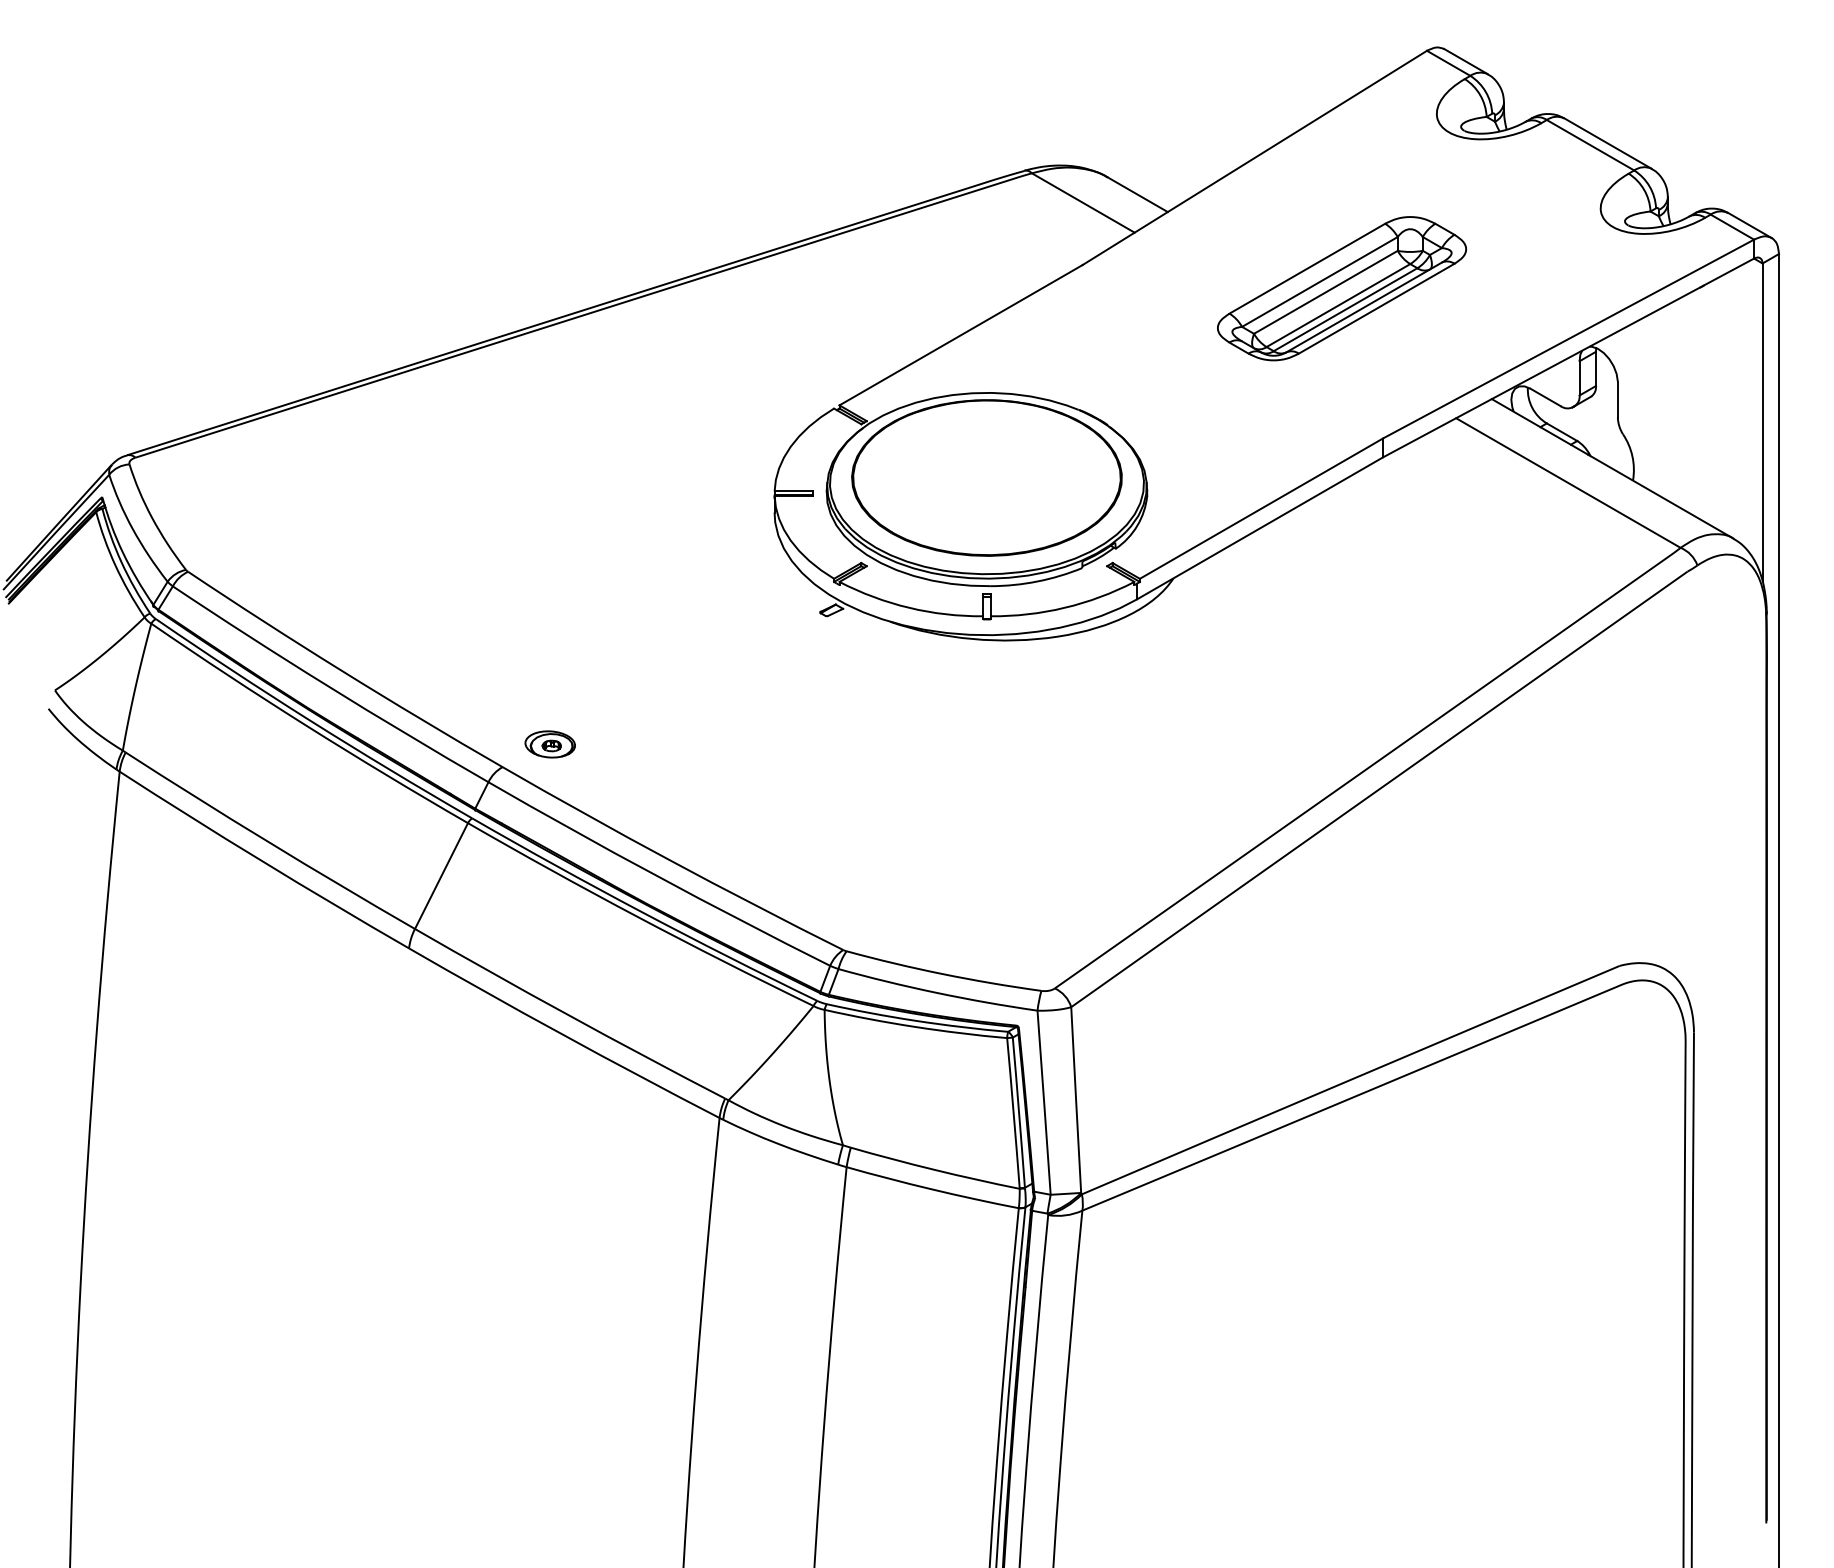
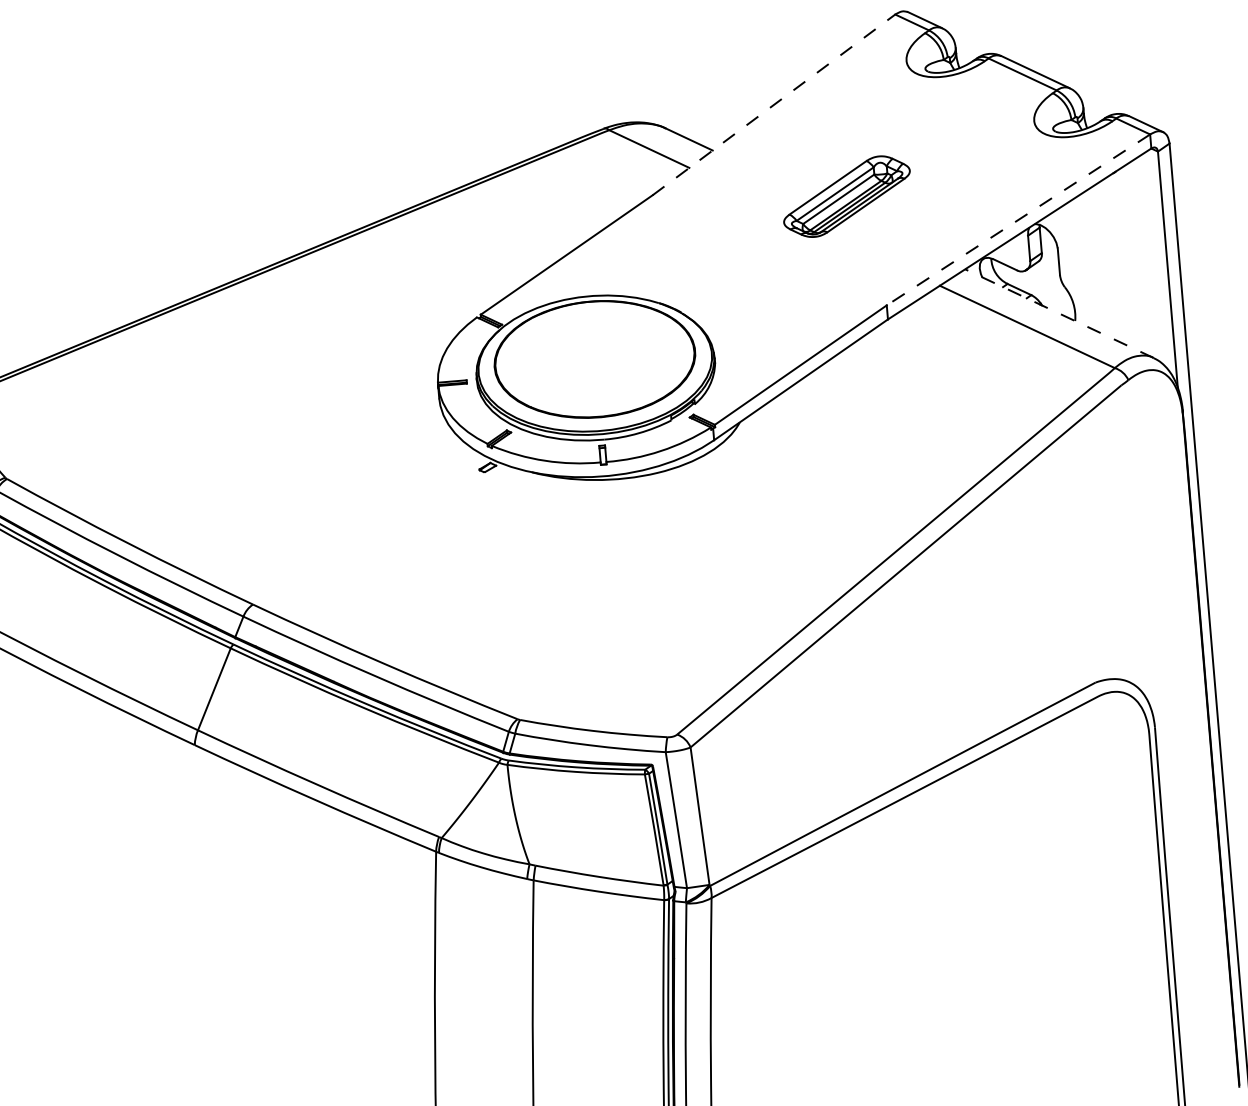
line: (1254, 157) -> (773, 104), solid -> dashed
part: (1341, 288) -> (846, 196), size x0.7
line: (1568, 339) -> (1018, 220), solid -> dashed
line: (1612, 468) -> (1059, 313), solid -> dashed
part: (549, 744) -> (286, 584), removed

